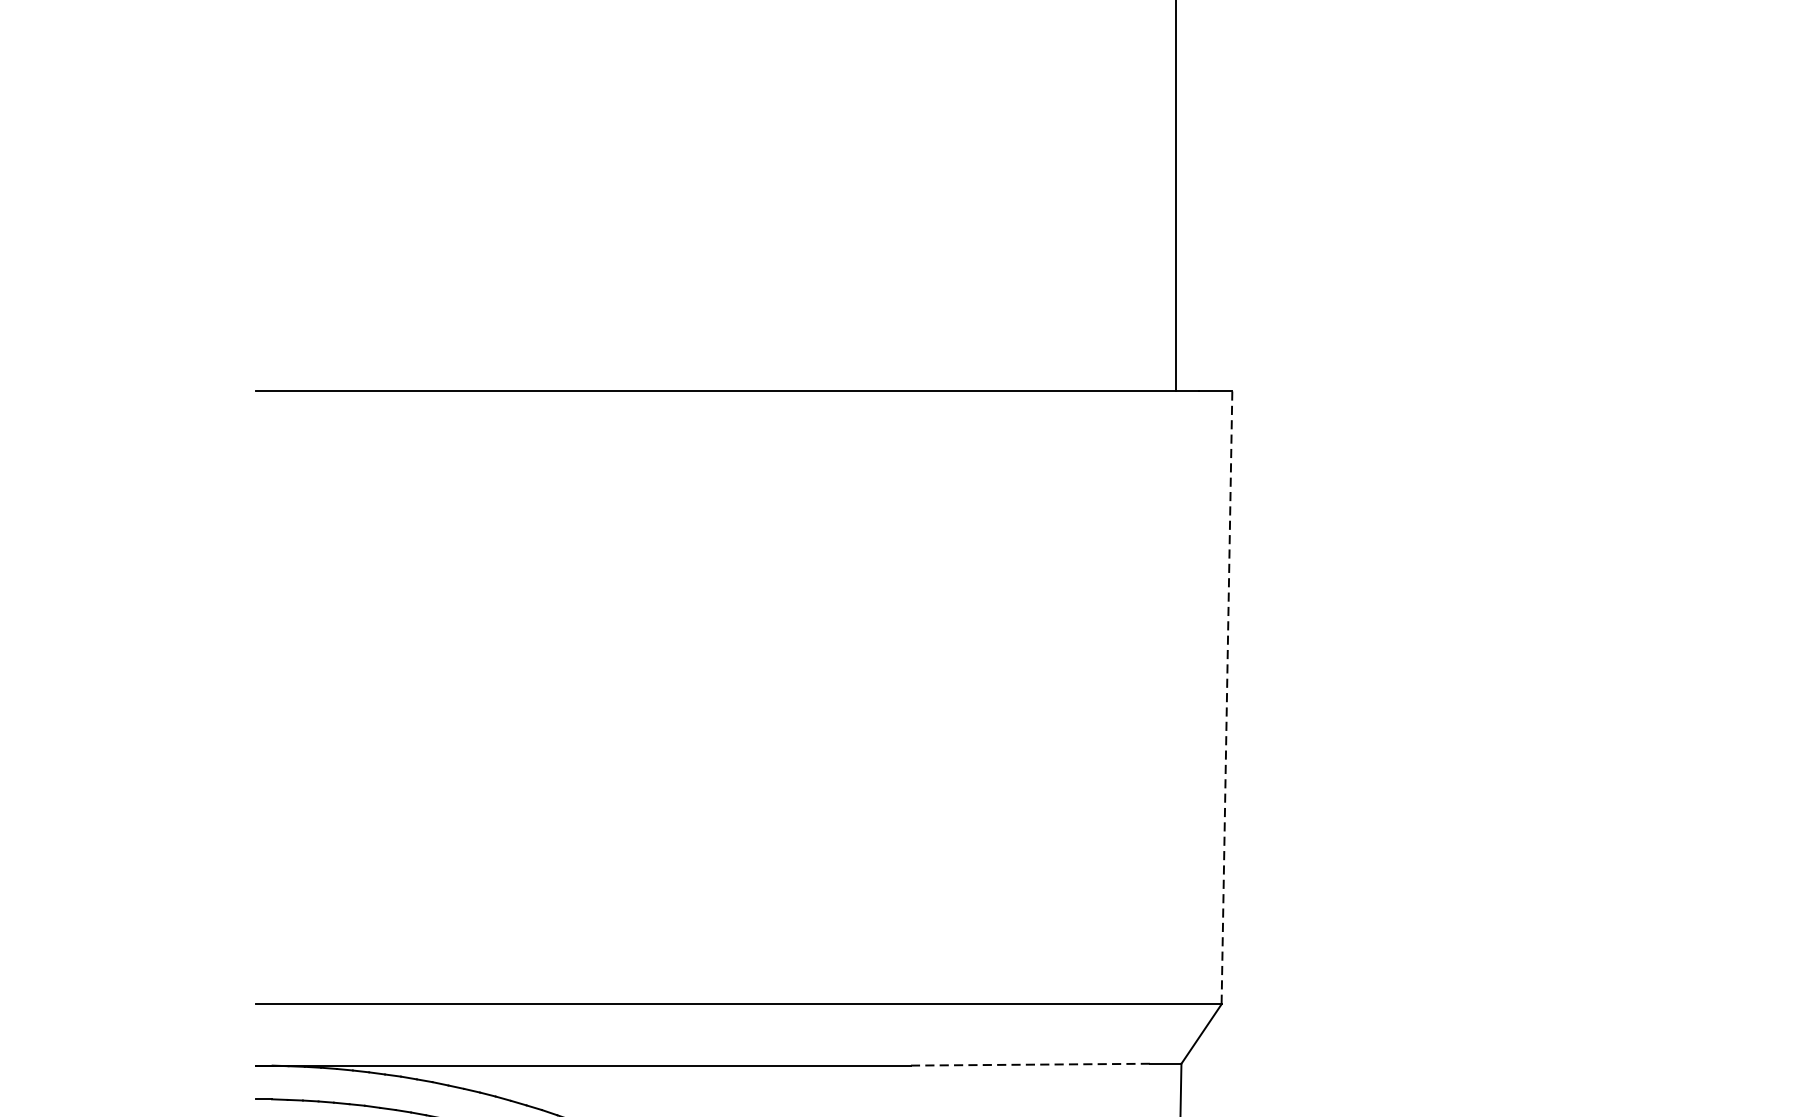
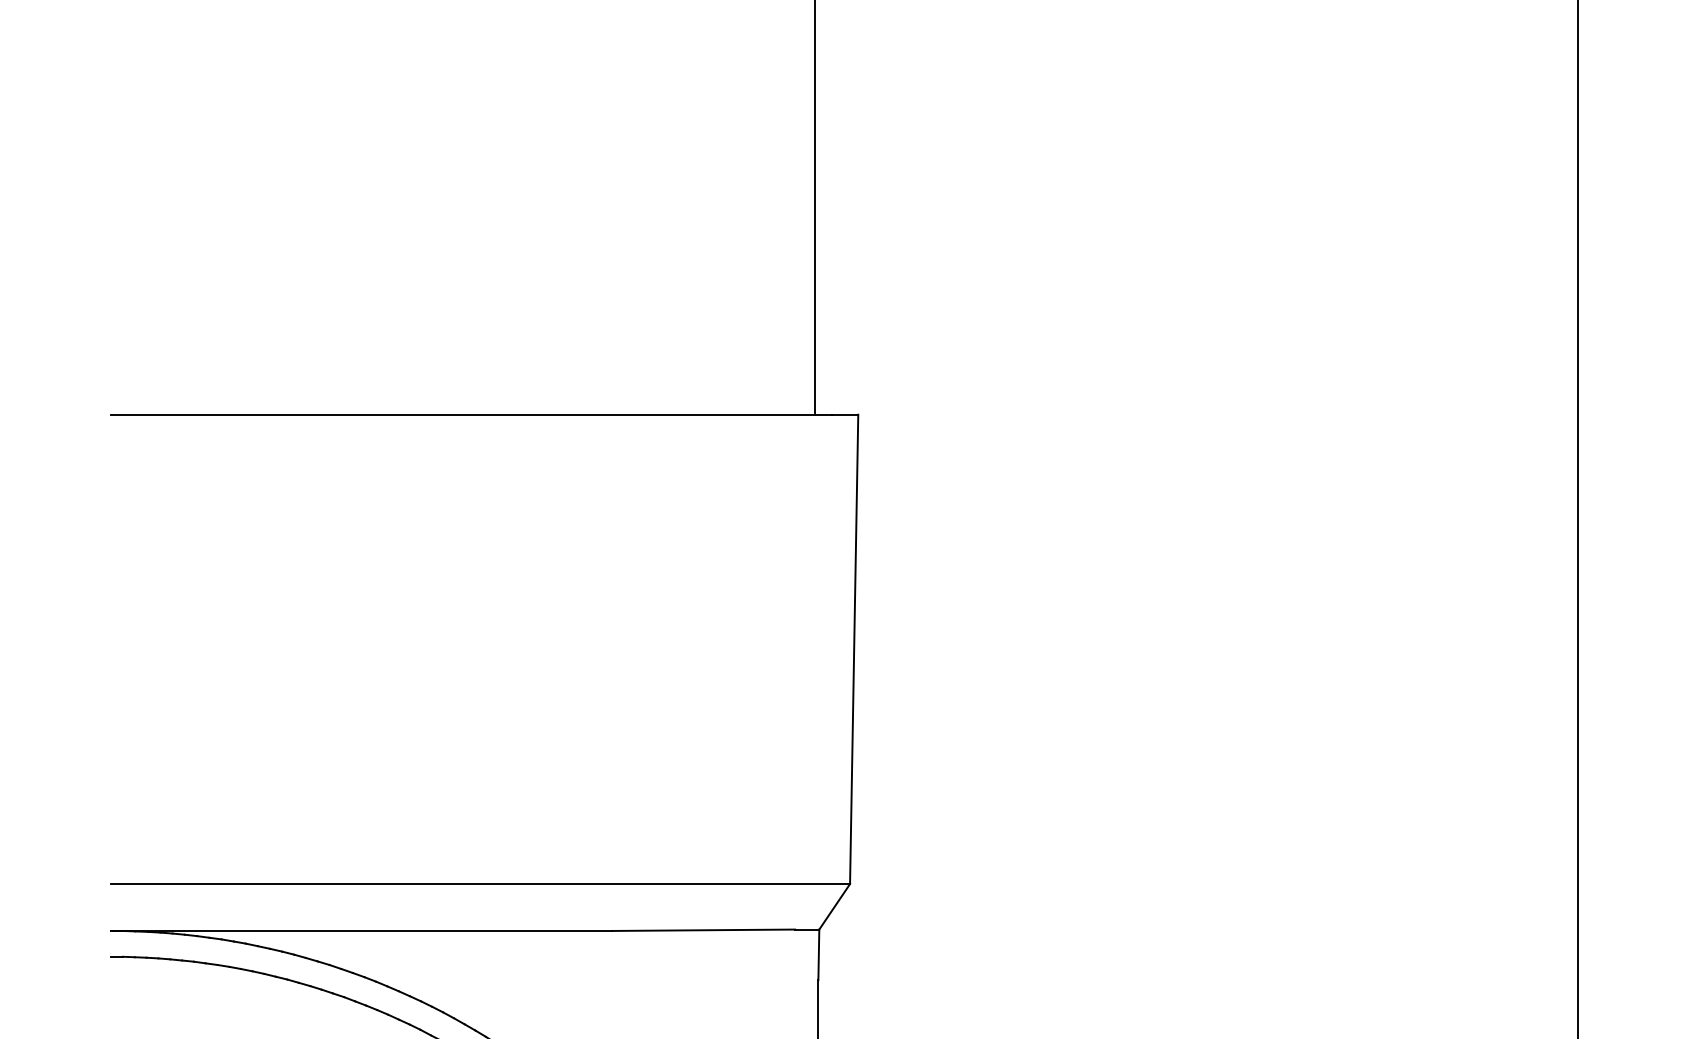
line: (1227, 698) -> (854, 649), dashed -> solid
line: (1030, 1064) -> (703, 930), dashed -> solid

